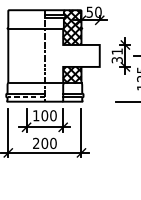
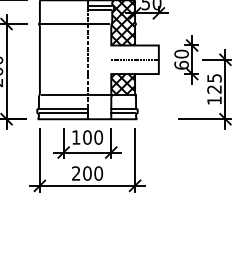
line: (81, 55) -> (134, 59), added
text: (117, 55) -> (181, 59), 31 -> 60
line: (26, 97) -> (63, 113), dashed -> solid

